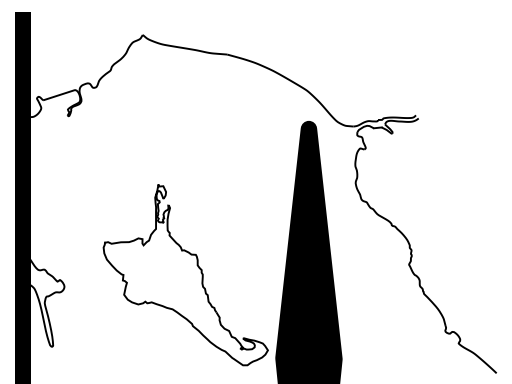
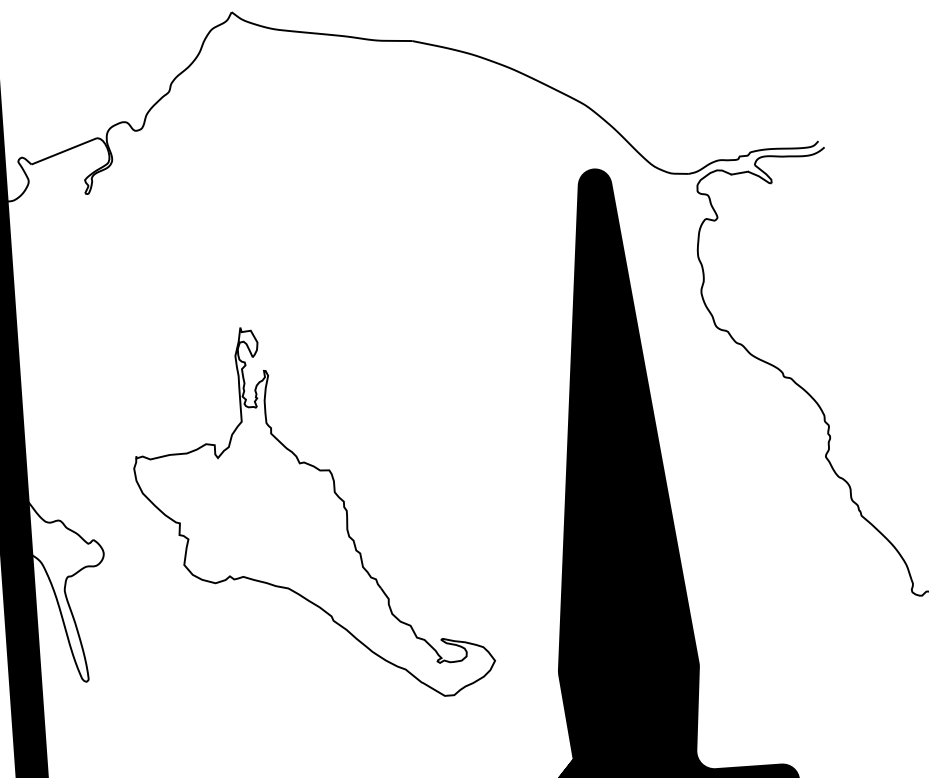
part: (185, 275) -> (310, 515), moved

